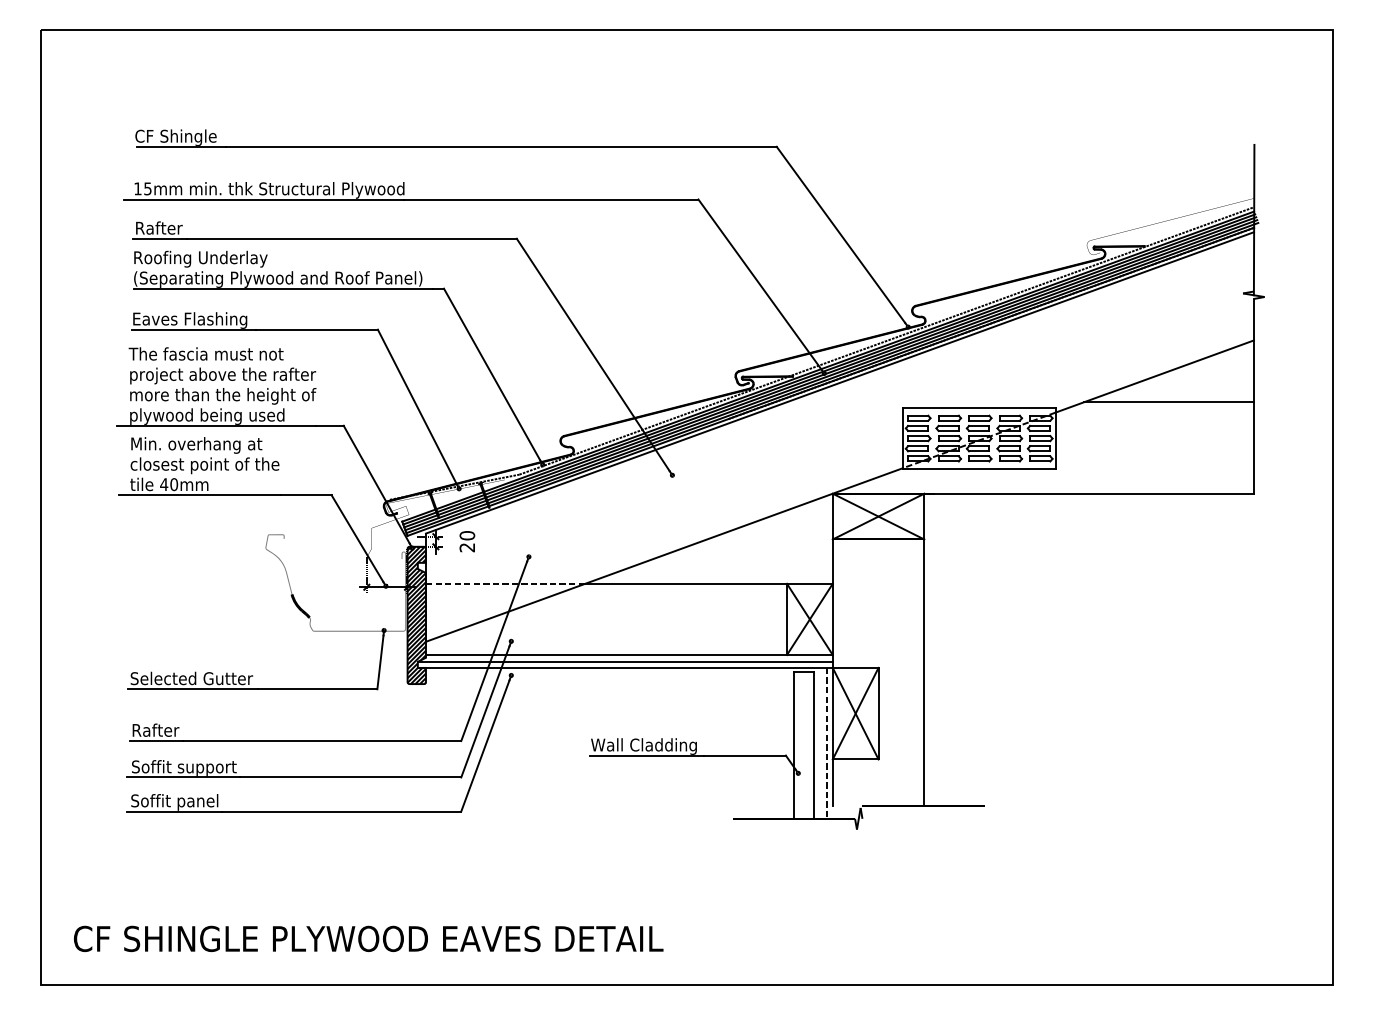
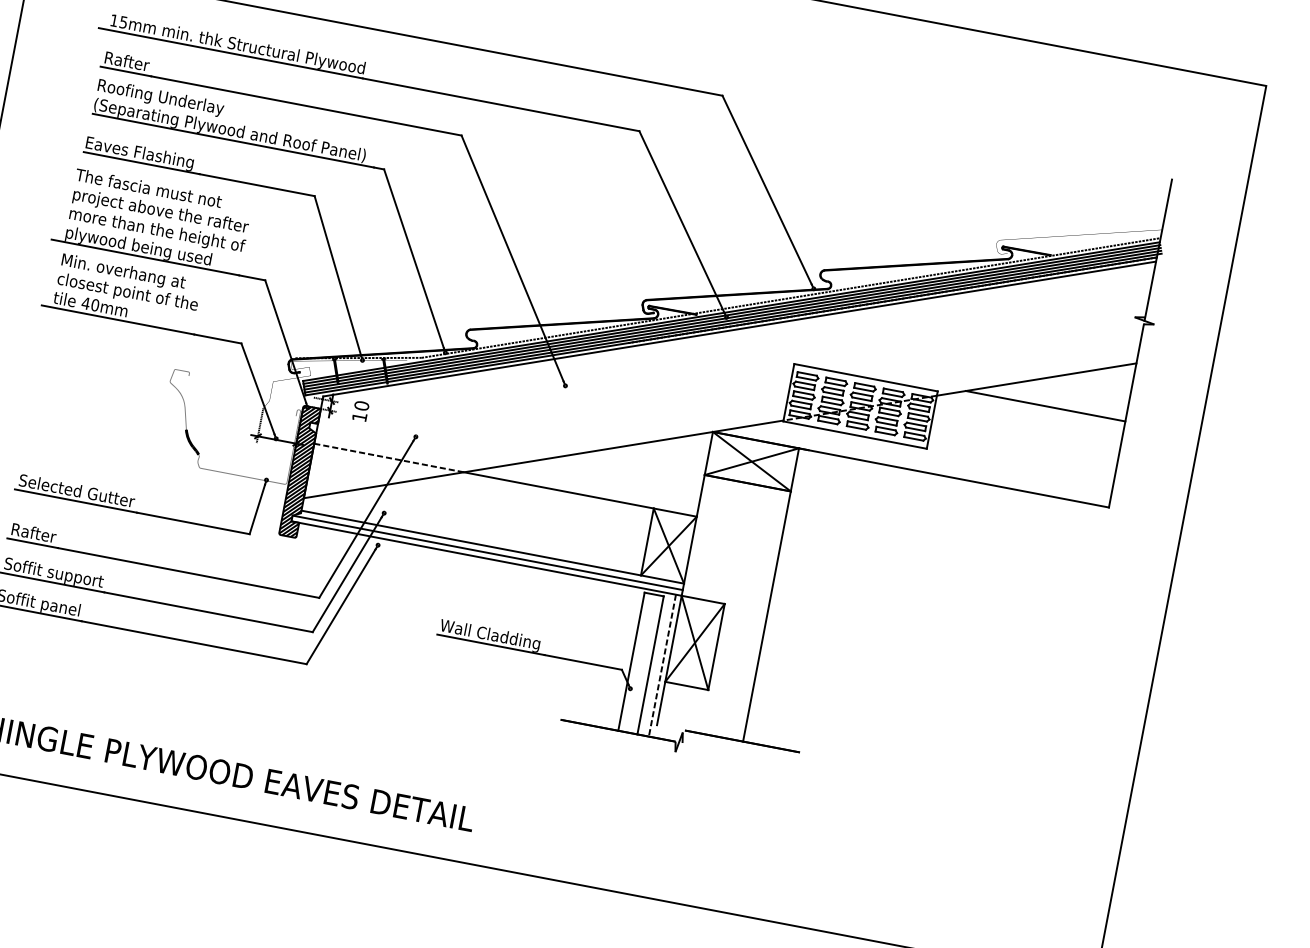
text: (466, 547) -> (358, 416), 20 -> 10

